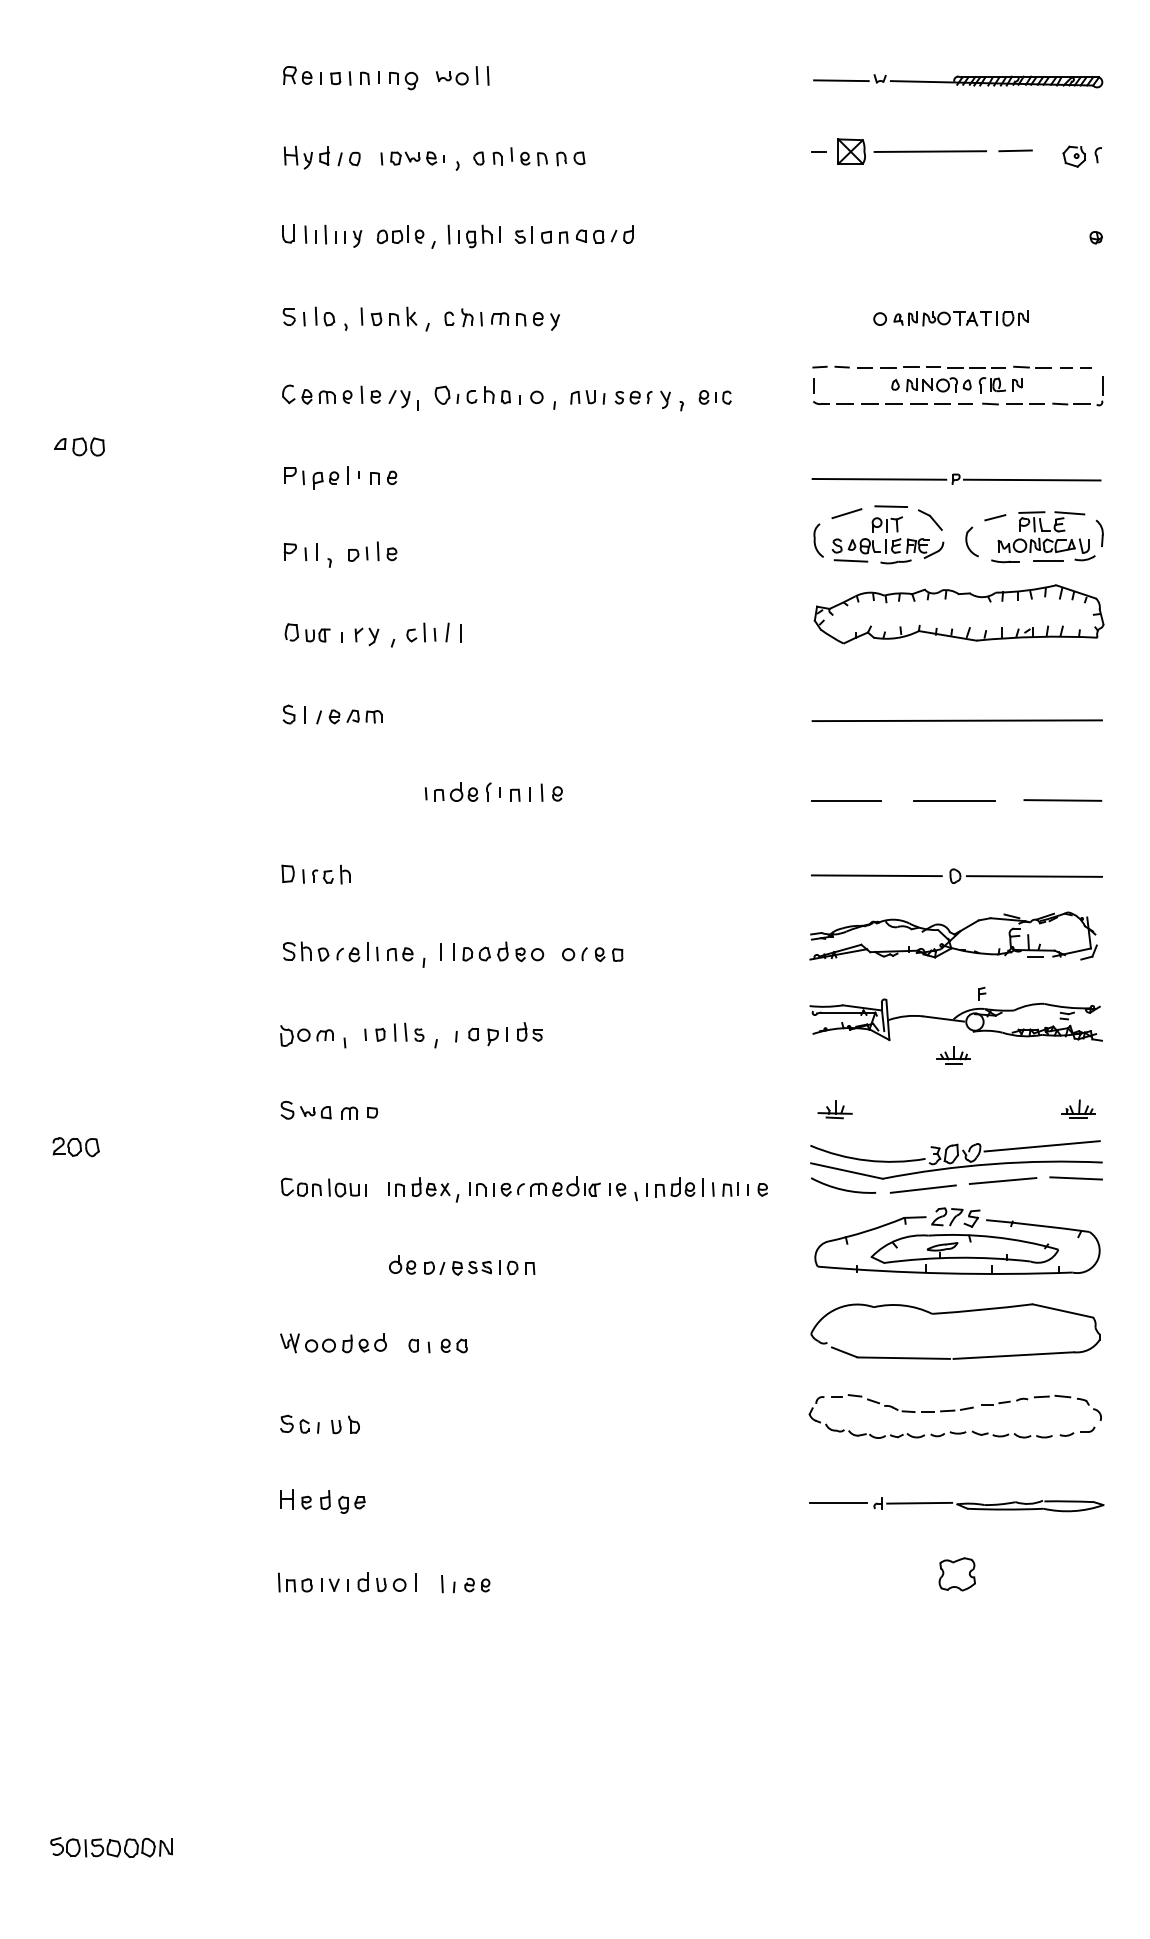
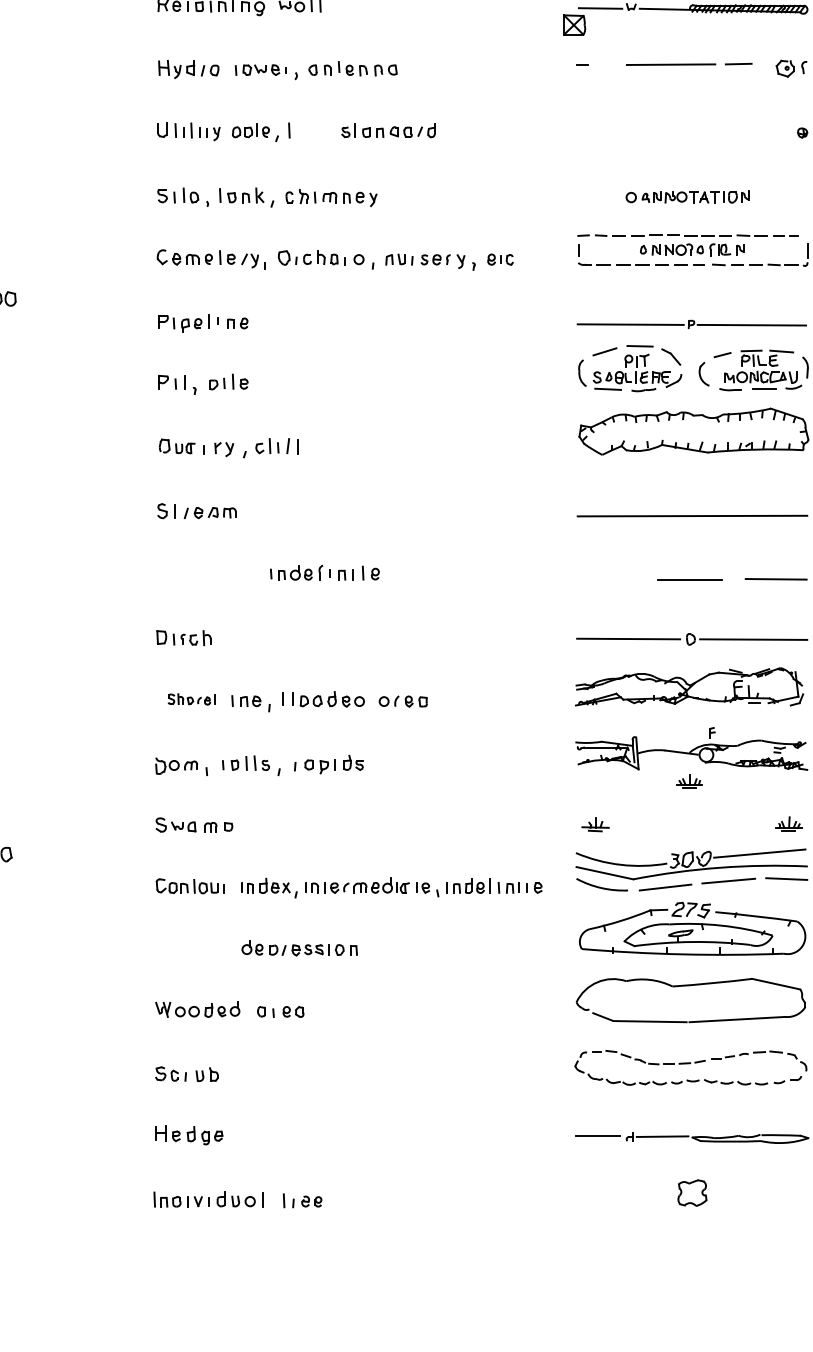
part: (851, 151) -> (574, 24), moved
part: (479, 236) -> (313, 132), removed
line: (846, 800) -> (604, 579), removed
part: (325, 951) -> (191, 699), size x0.7

